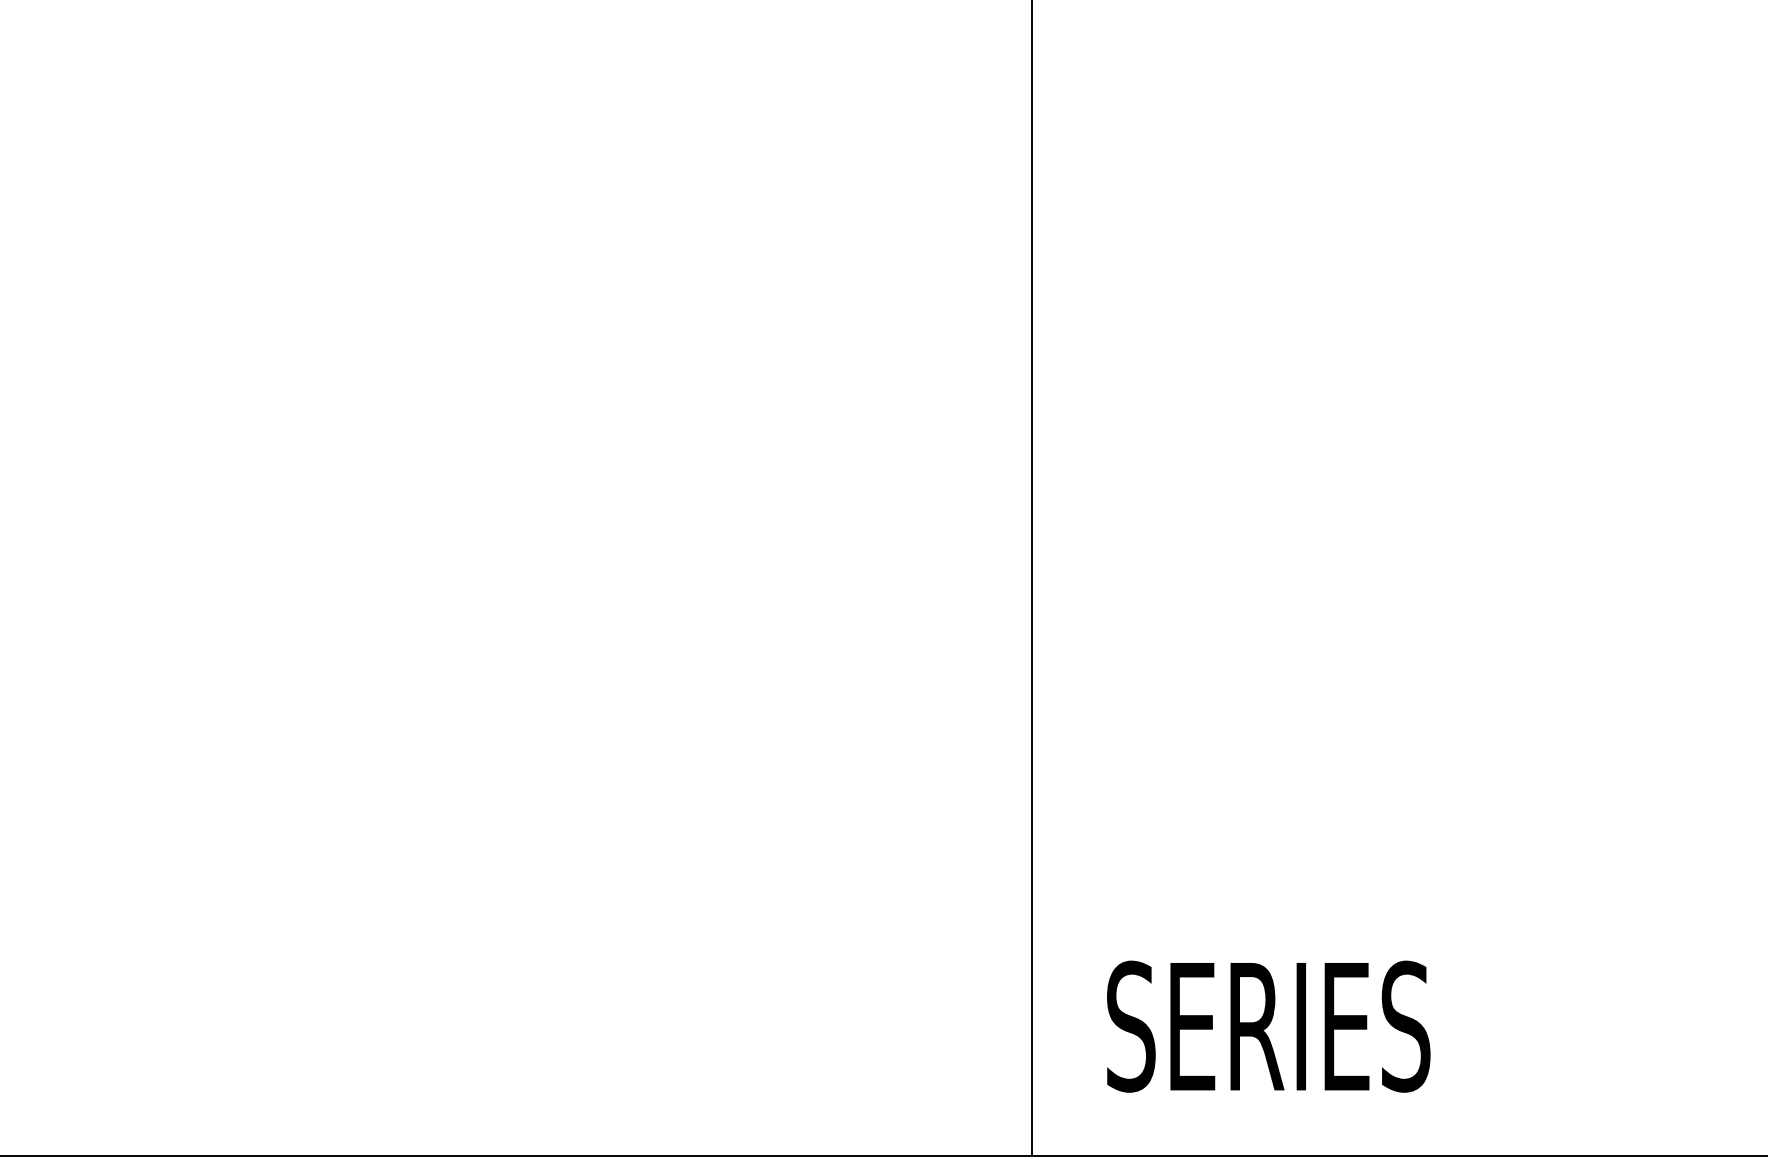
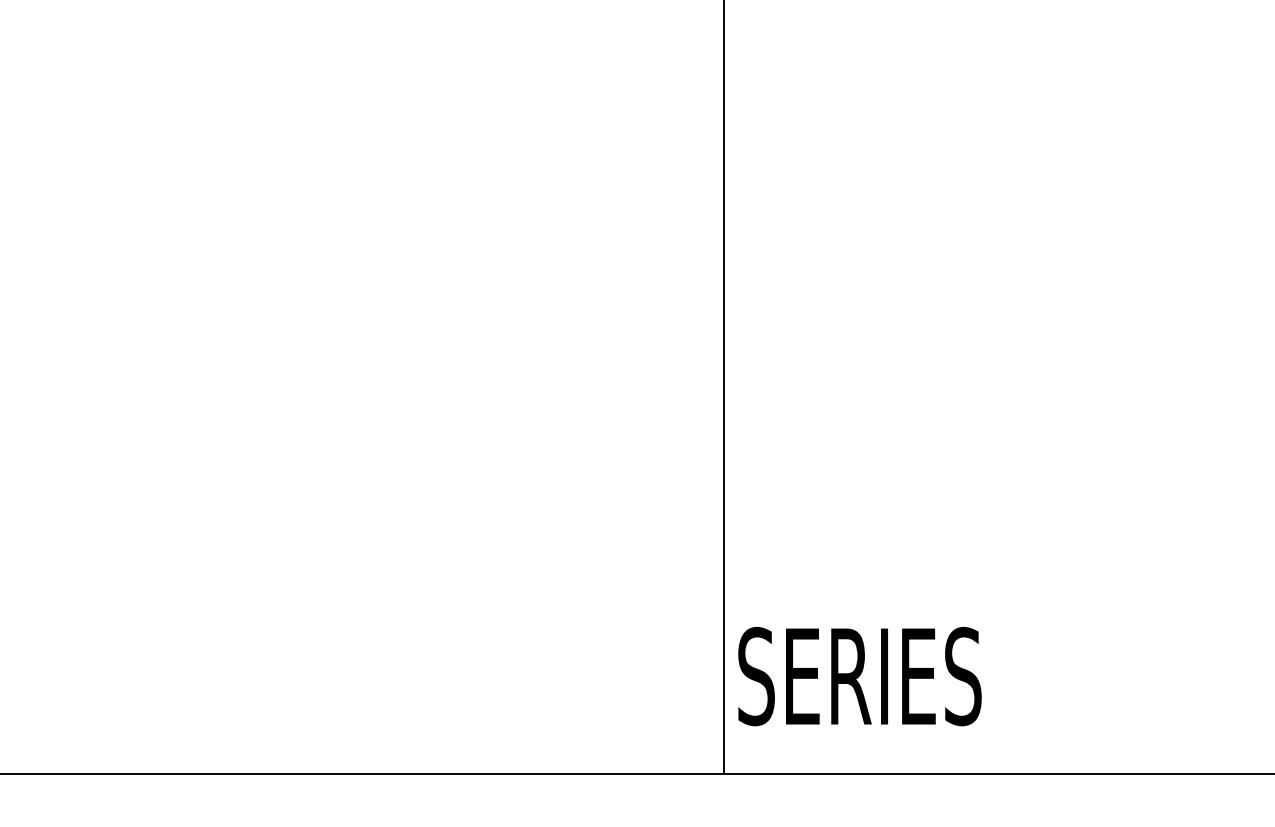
text: (1268, 1026) -> (859, 676), moved

